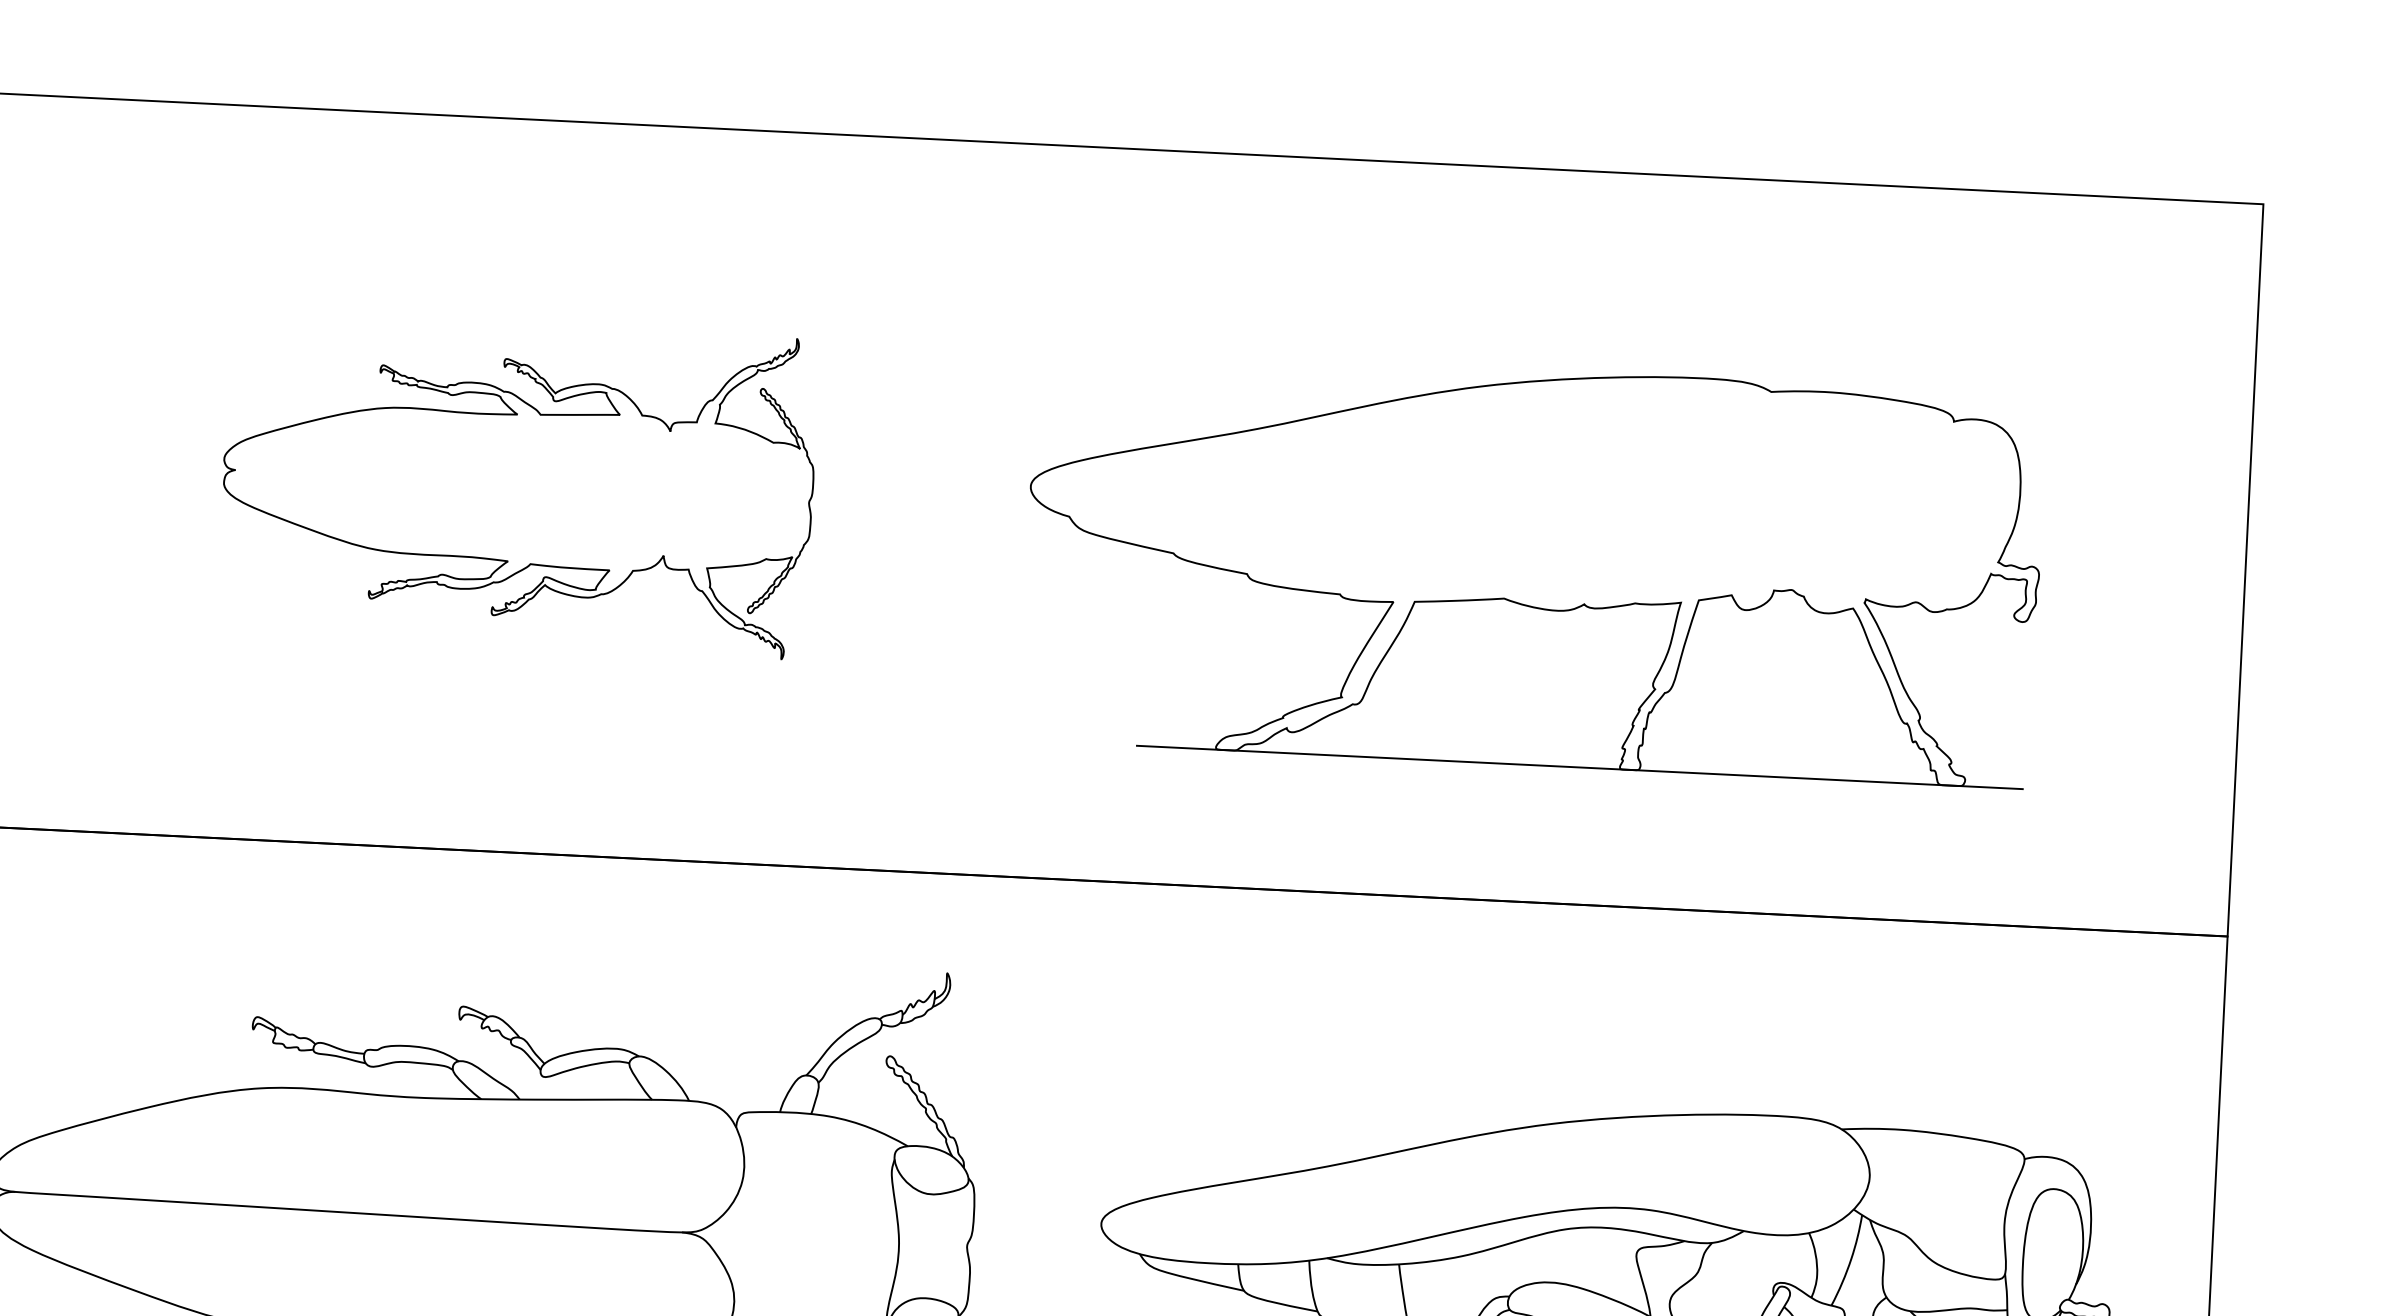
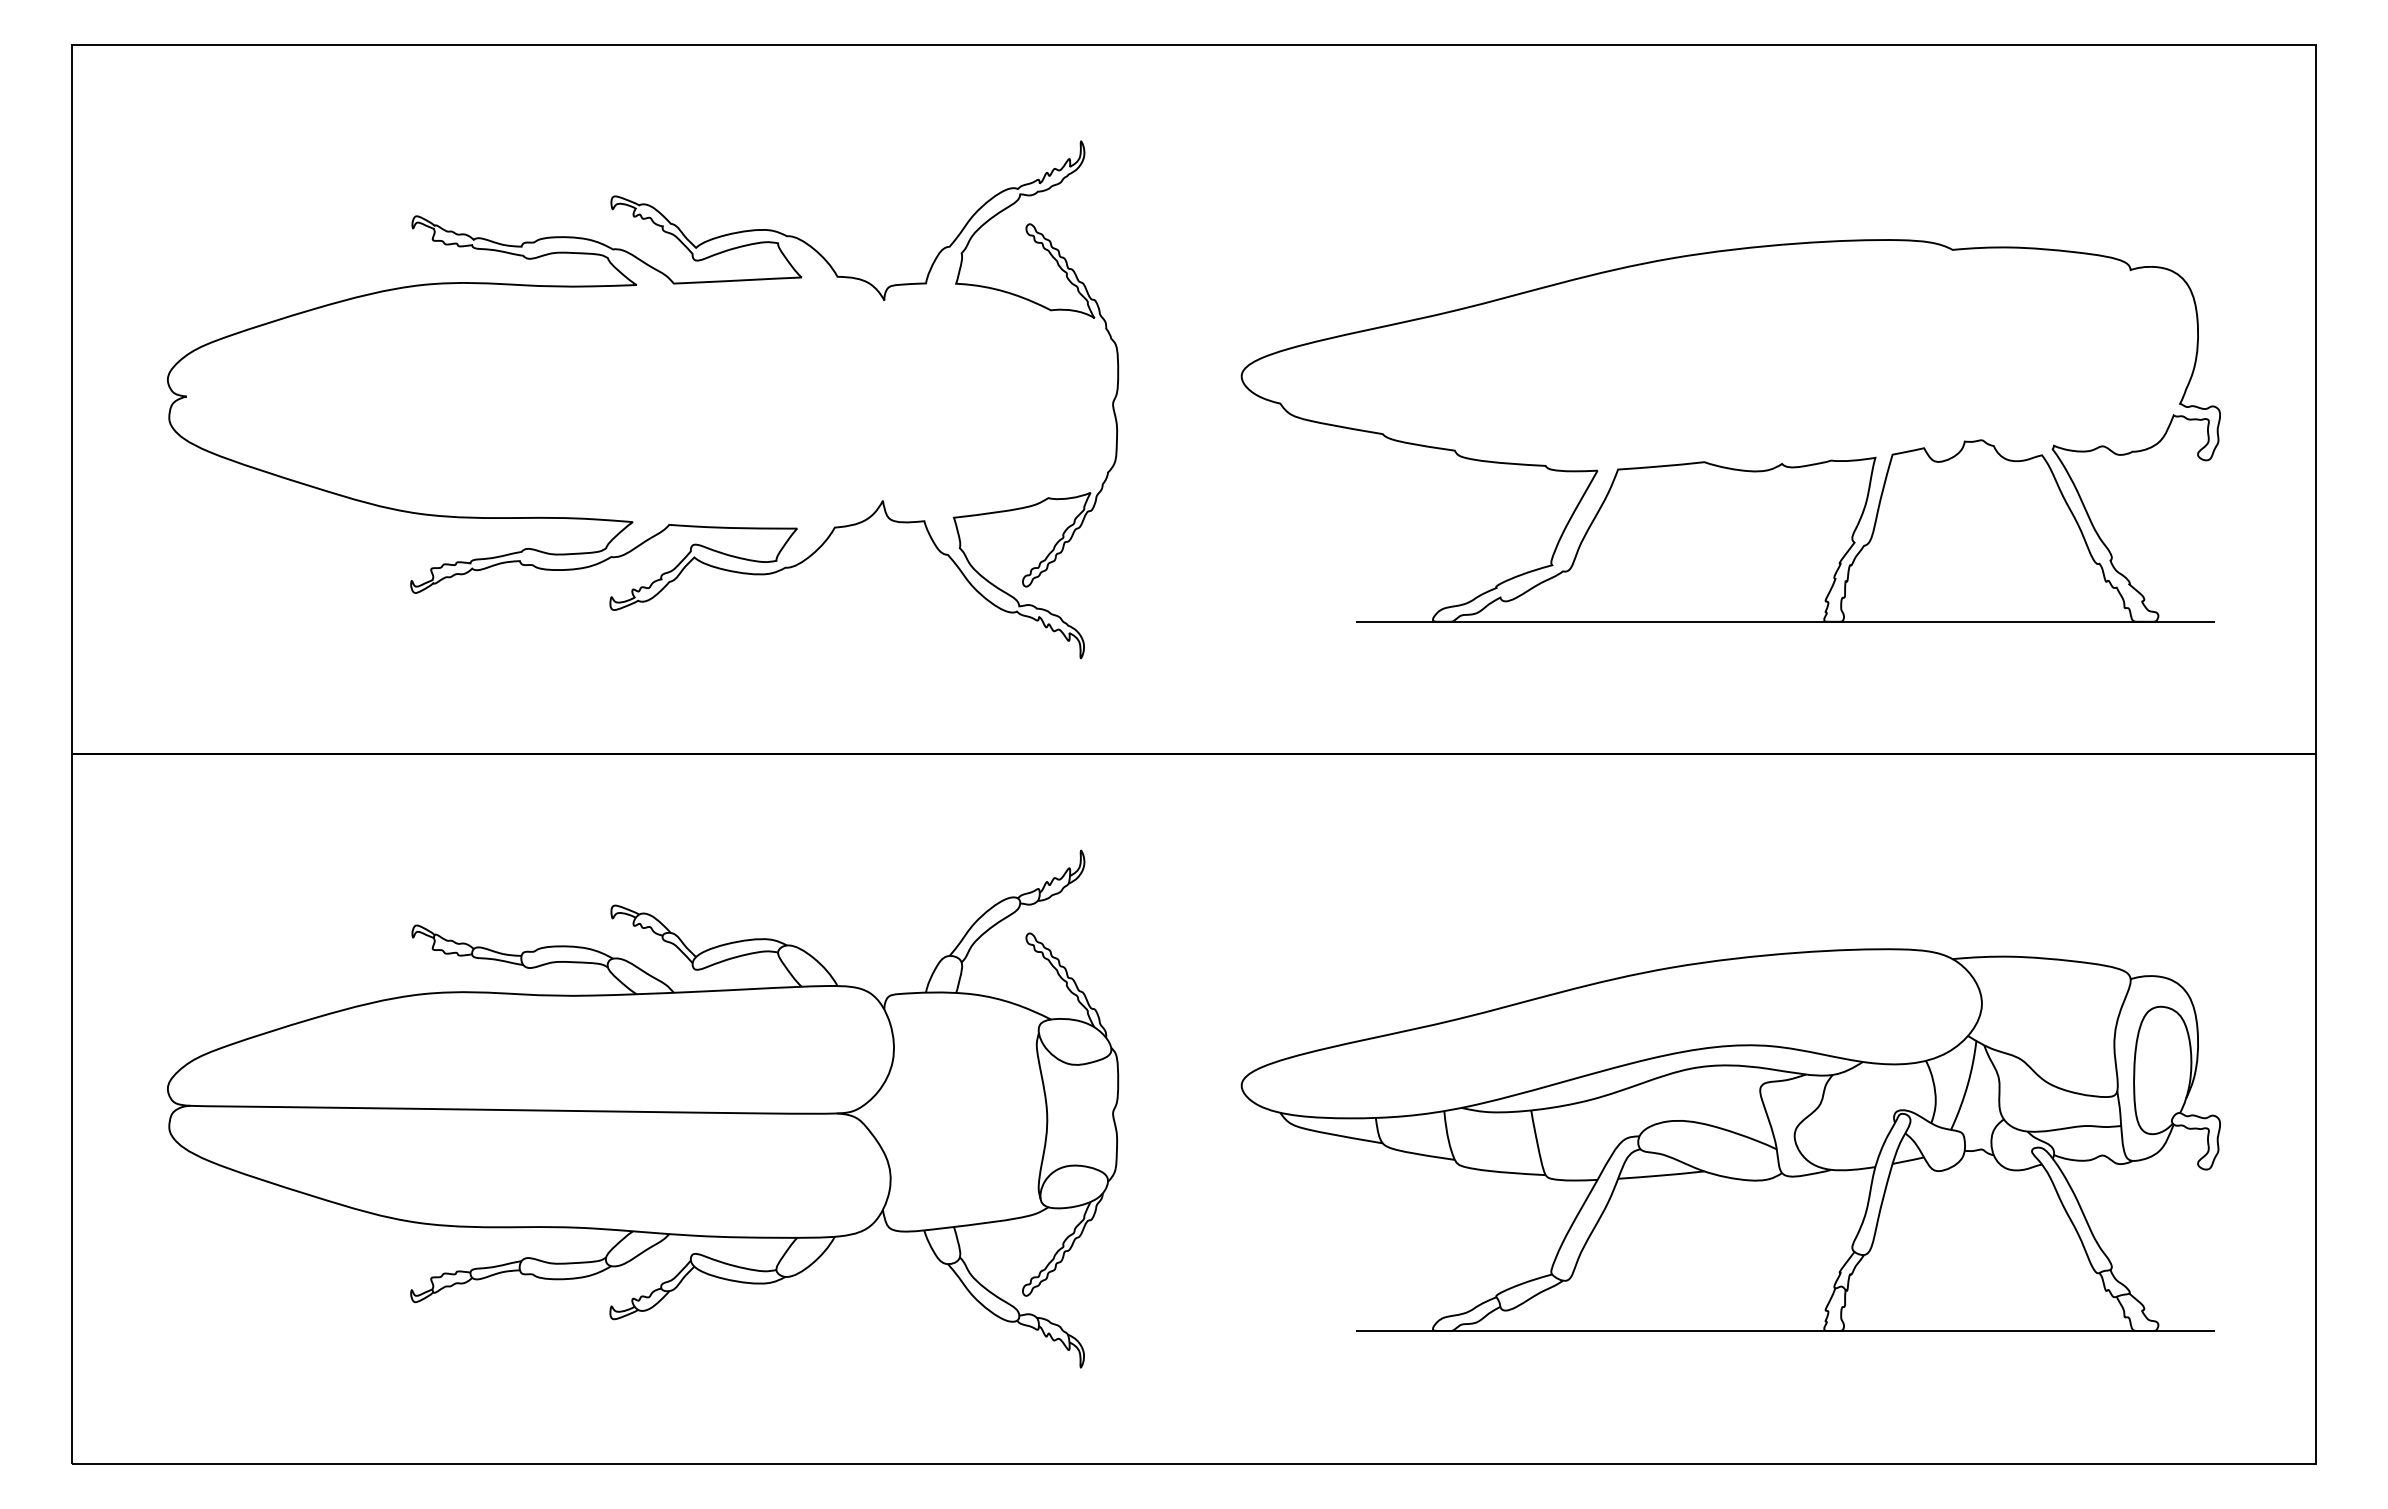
part: (518, 485) -> (643, 399), size x1.67
part: (1532, 567) -> (1730, 430), moved

